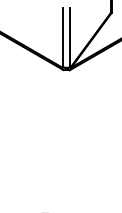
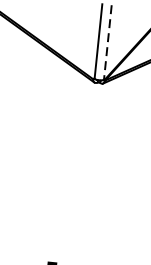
line: (70, 38) -> (107, 43), solid -> dashed

